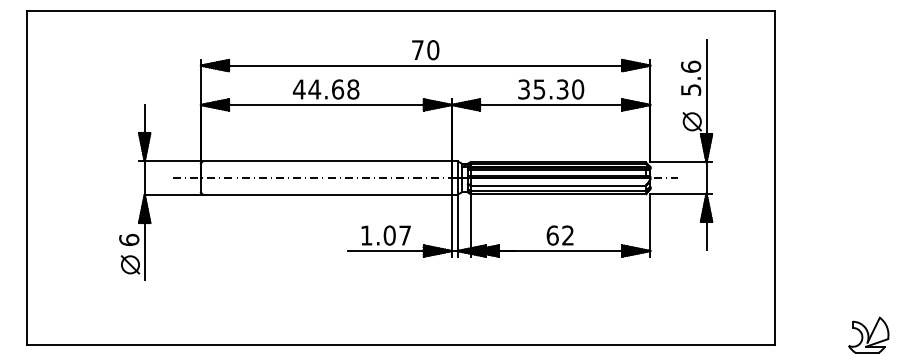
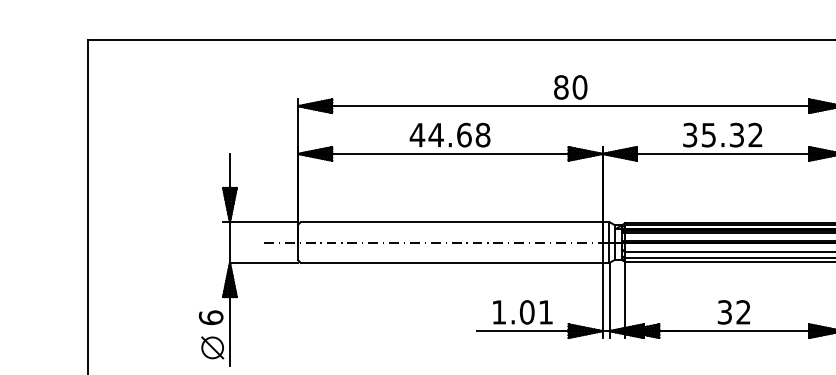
text: (417, 50) -> (560, 87), 70 -> 80
text: (578, 89) -> (756, 135), 35.30 -> 35.32
text: (404, 235) -> (545, 312), 1.07 -> 1.01
text: (552, 235) -> (724, 312), 62 -> 32

